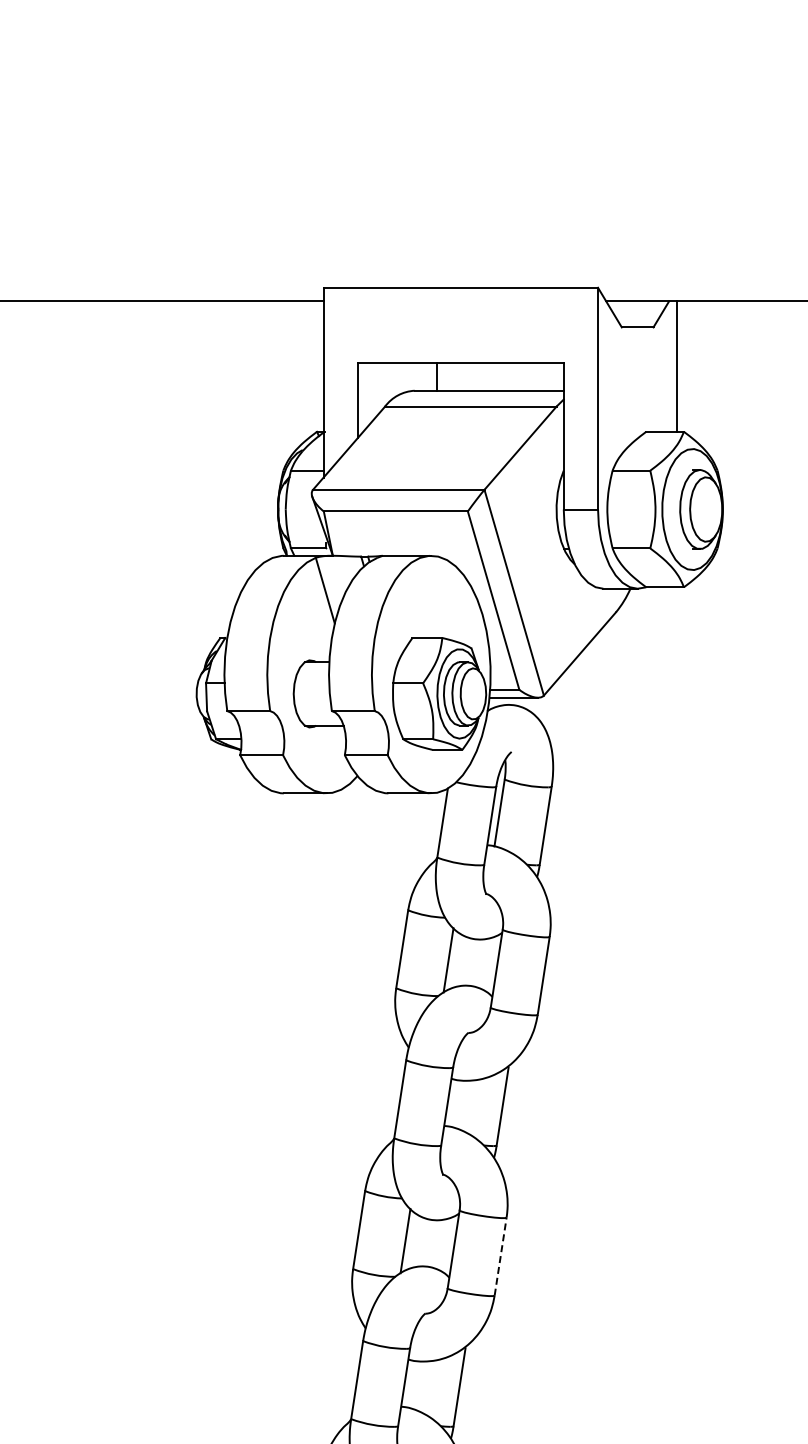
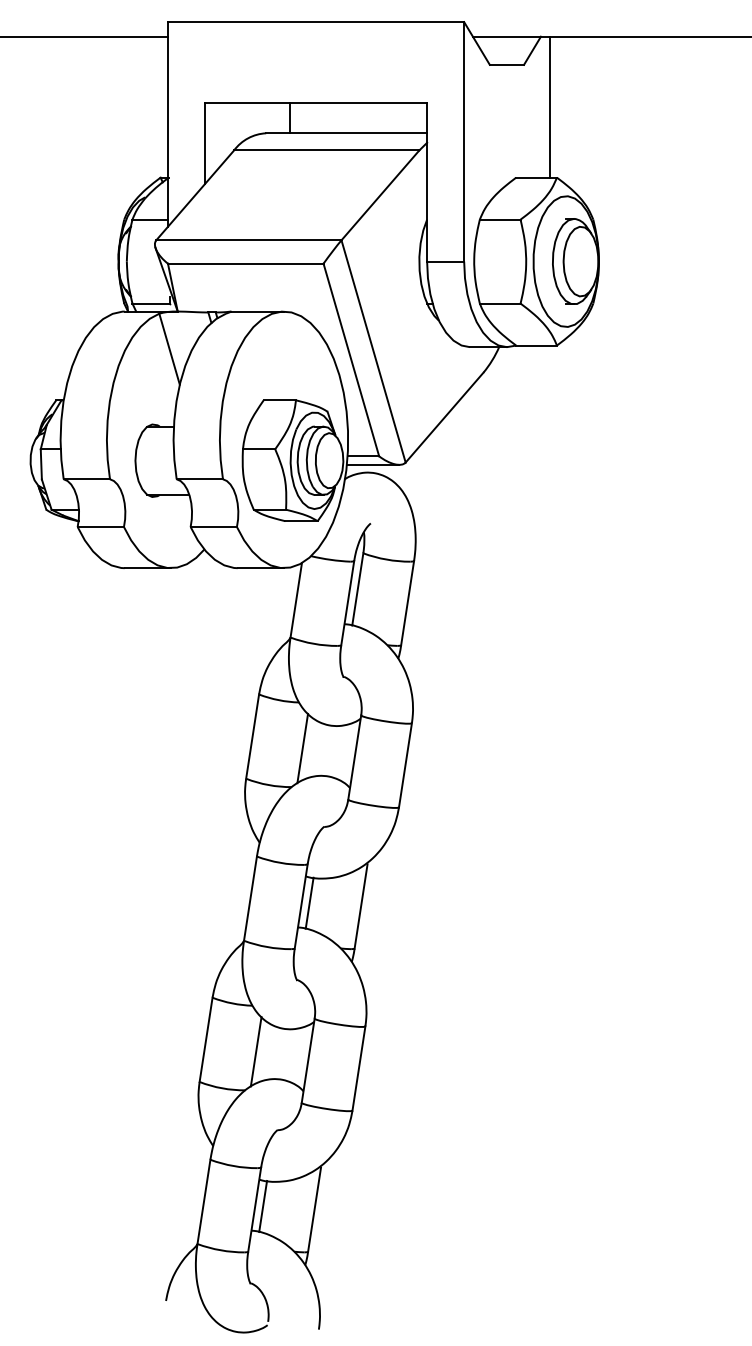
line: (454, 1103) -> (309, 903), added
line: (500, 1256) -> (358, 1068), dashed -> solid
line: (411, 1383) -> (262, 1205), added

